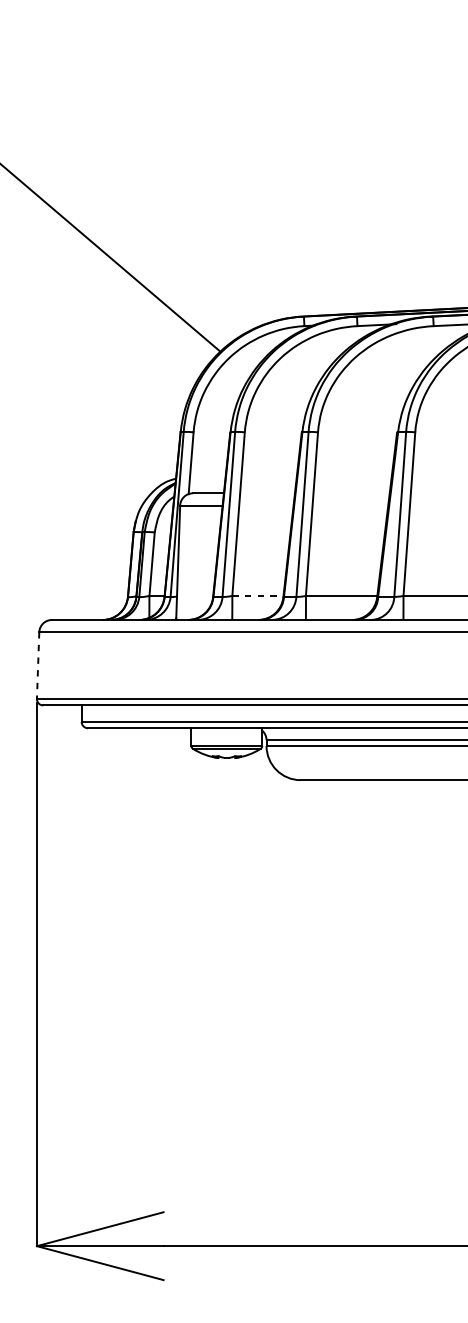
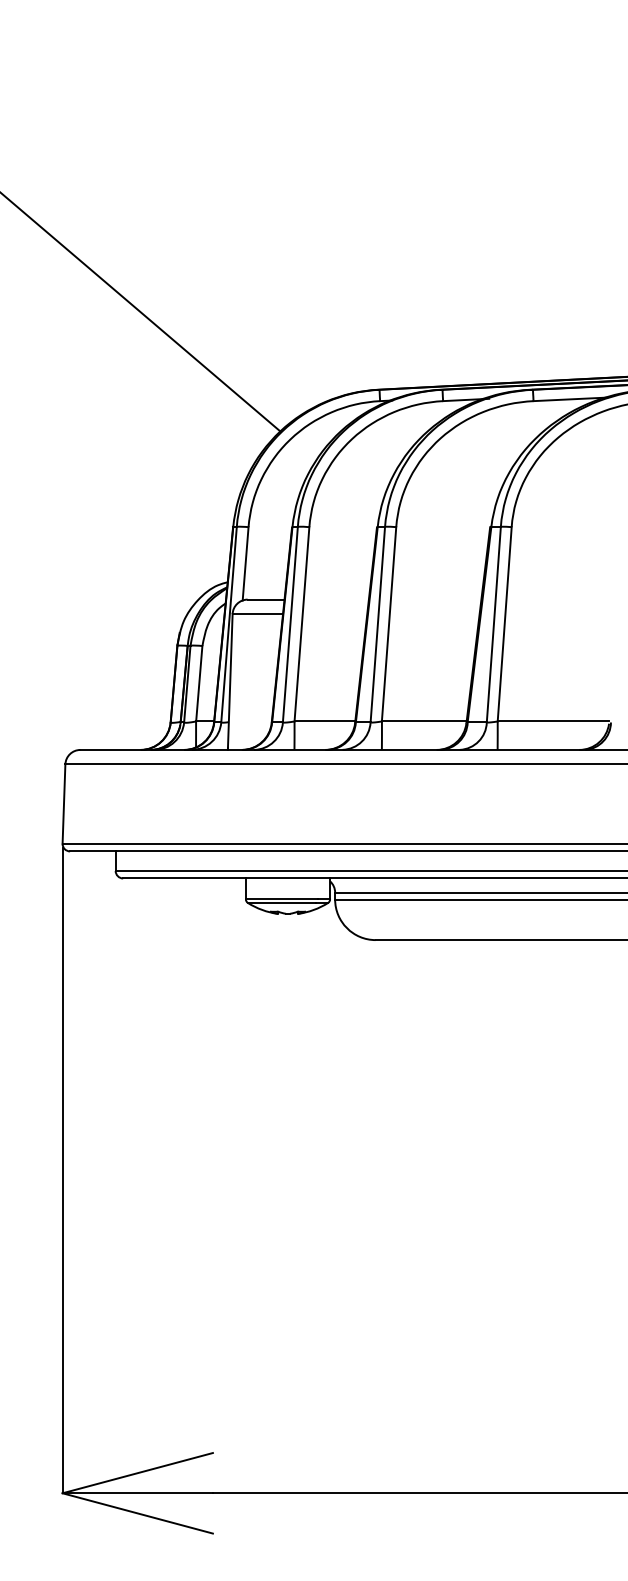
line: (258, 596) -> (325, 721), dashed -> solid
line: (38, 665) -> (64, 804), dashed -> solid

